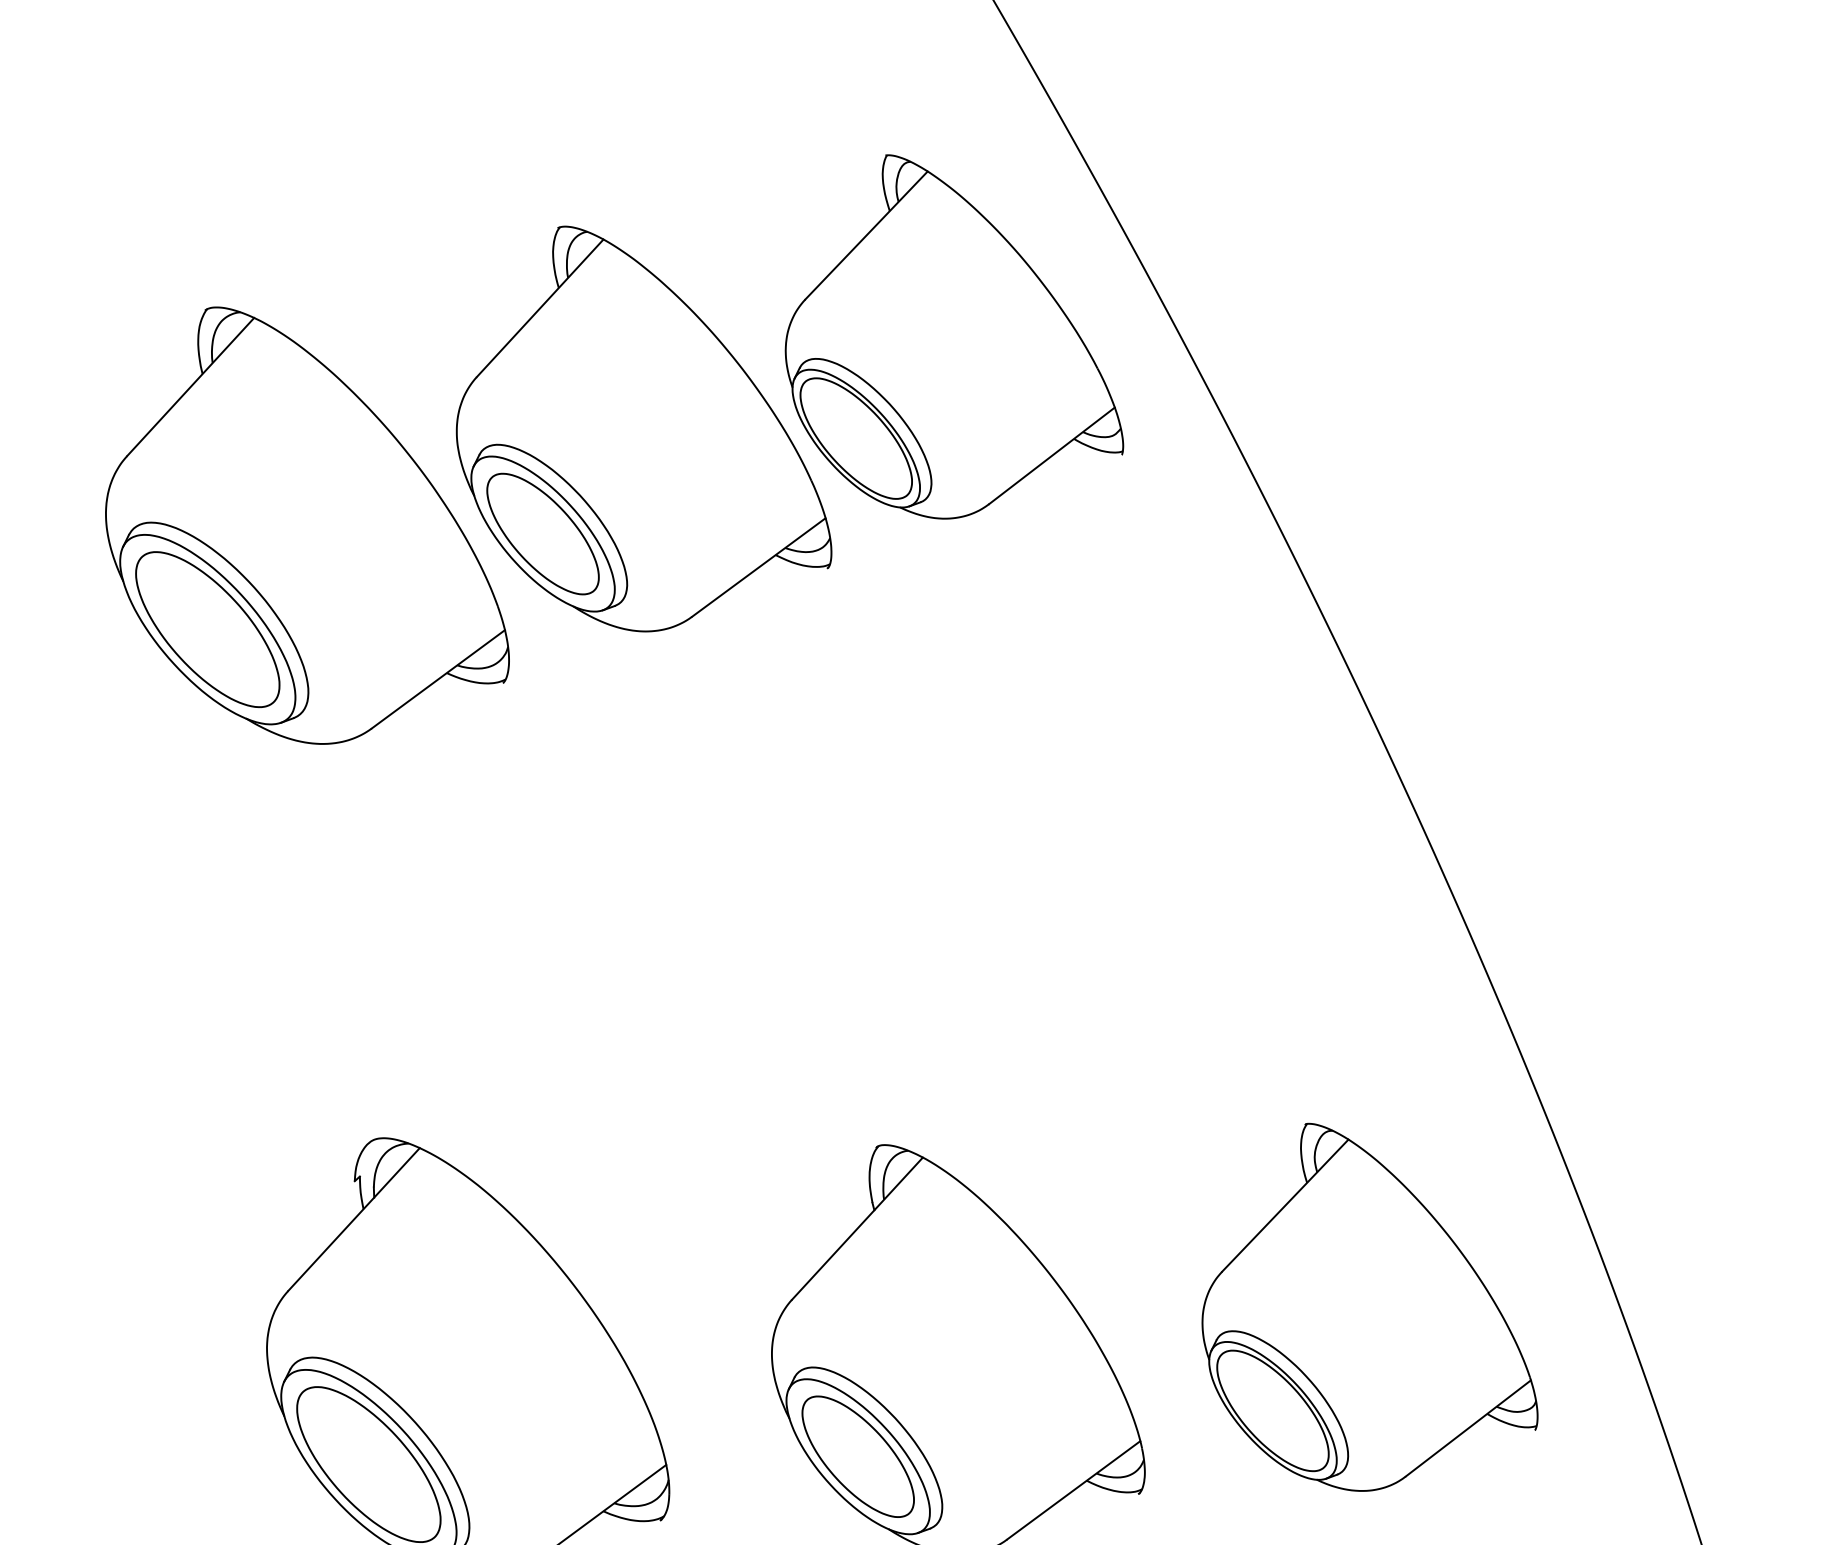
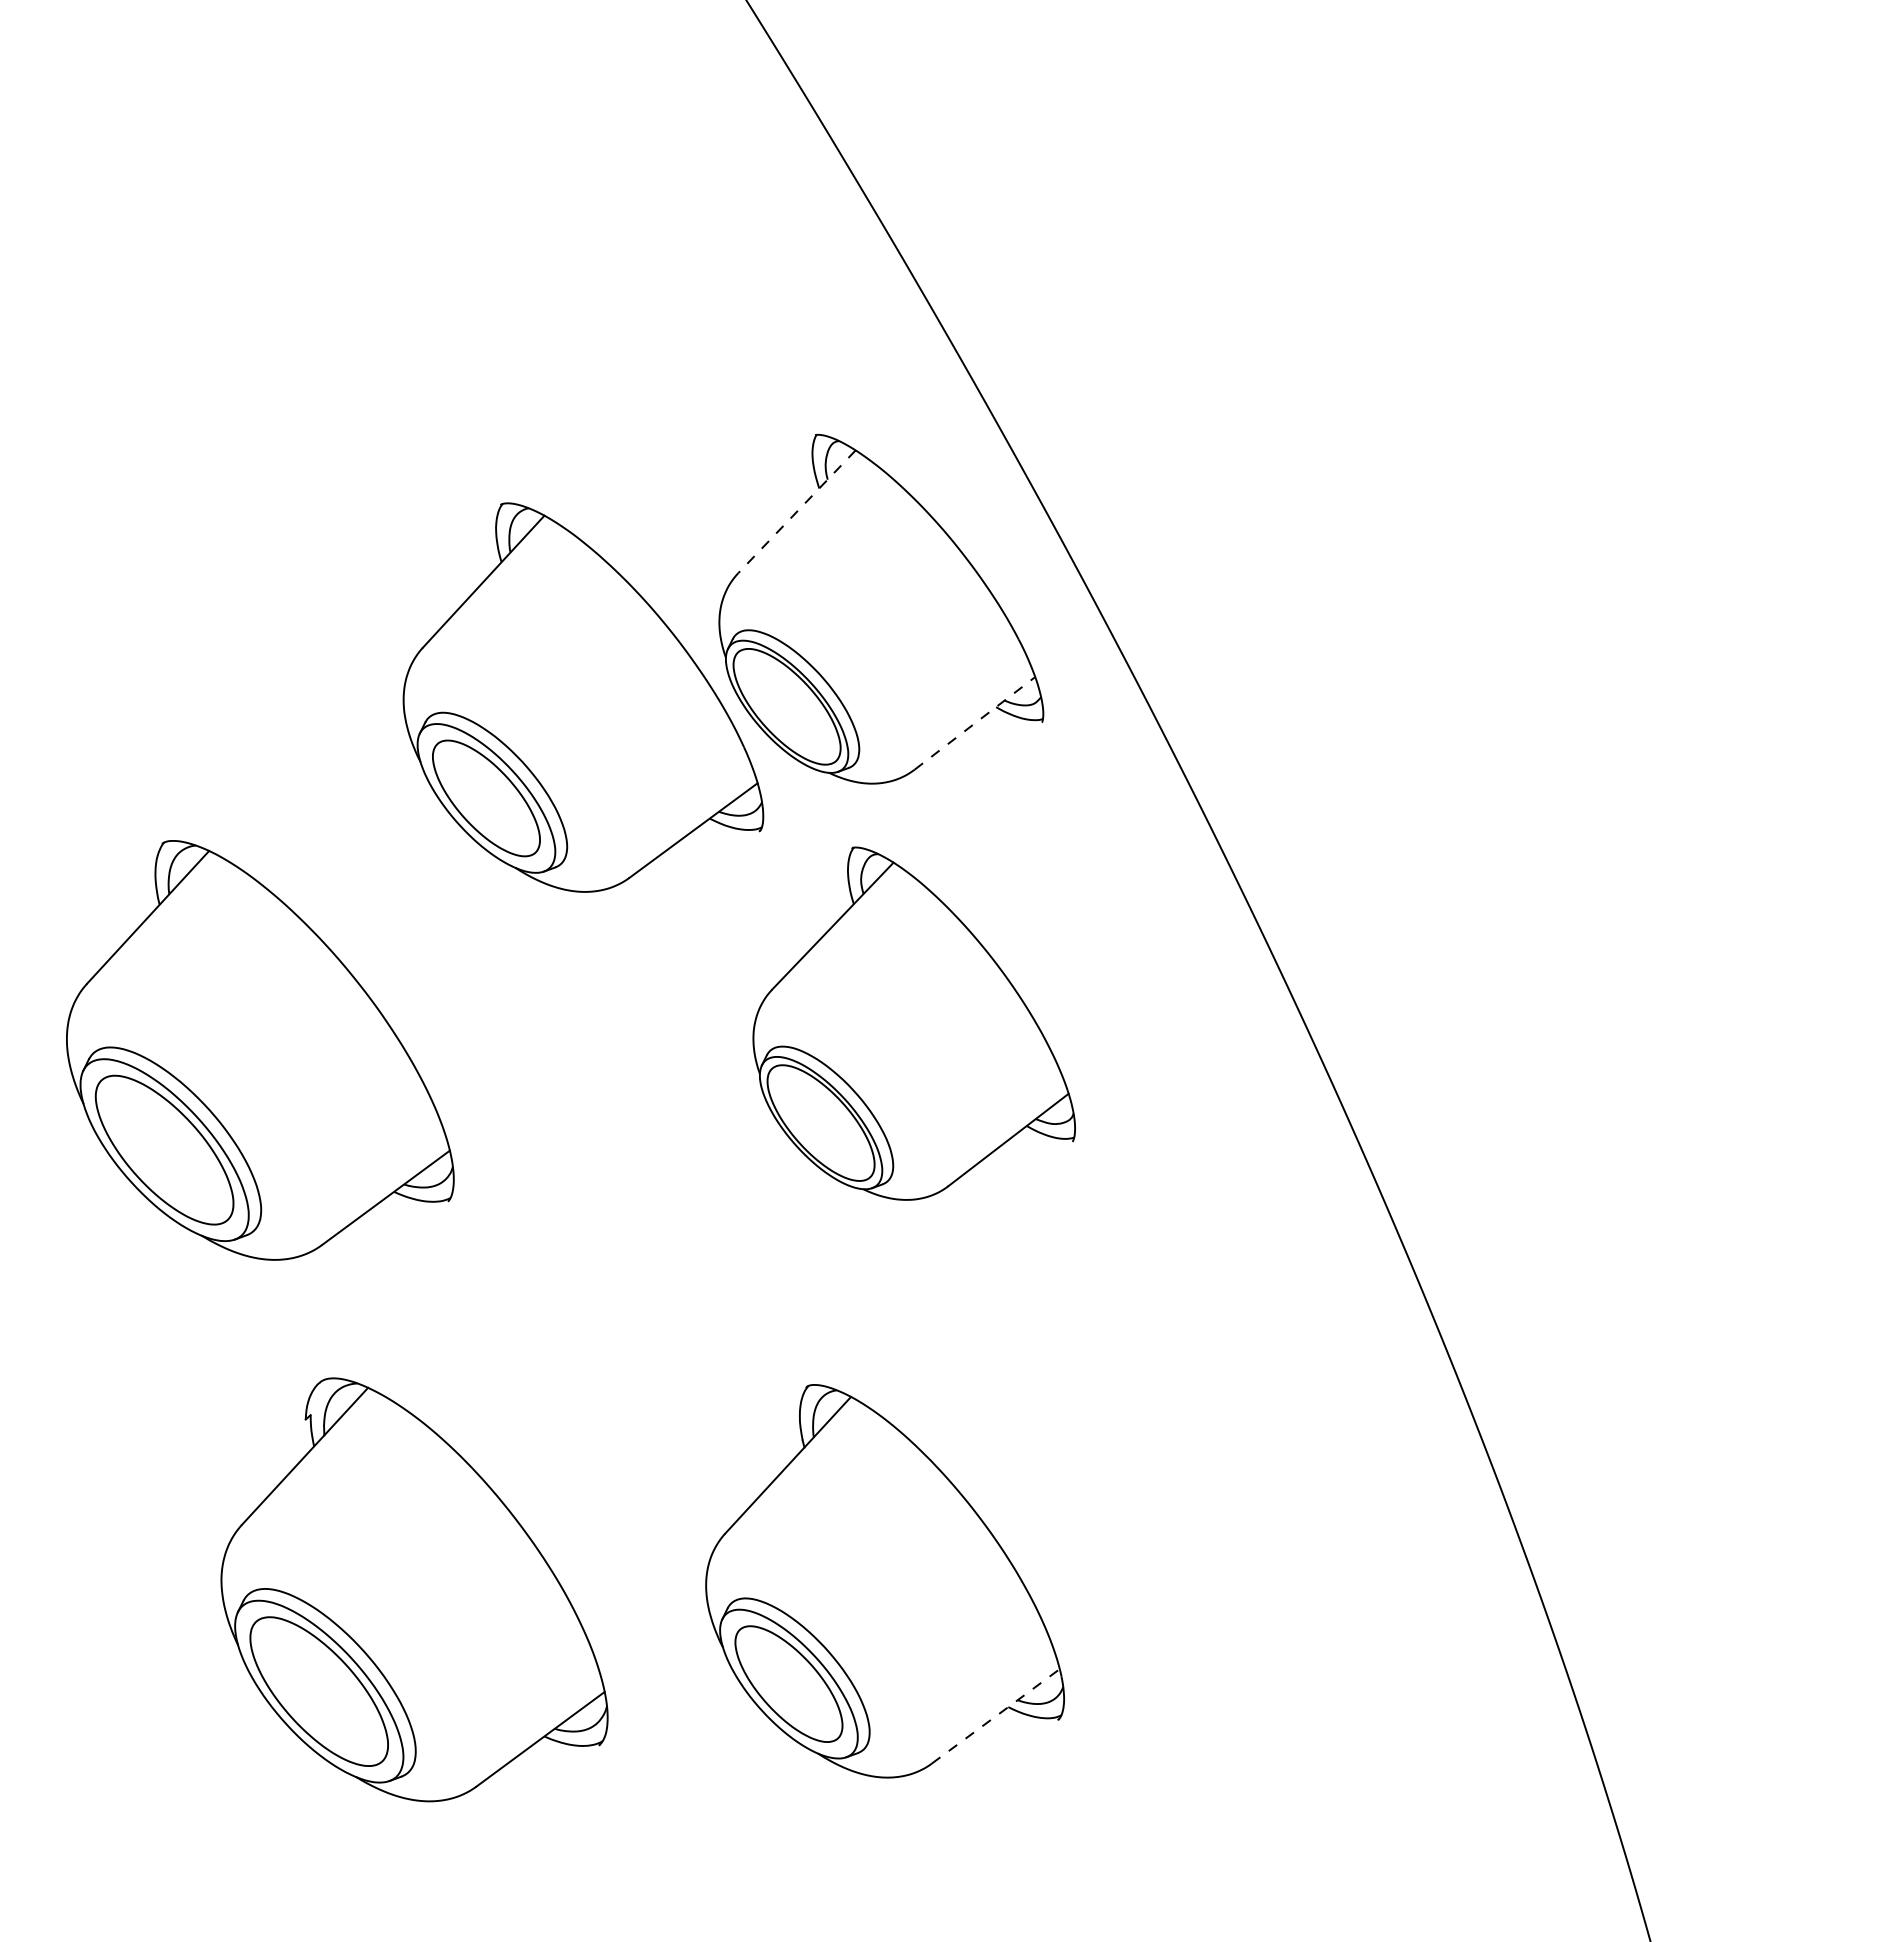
line: (866, 235) -> (796, 511), solid -> dashed
line: (1051, 456) -> (974, 723), solid -> dashed
part: (307, 525) -> (260, 1050), moved
part: (1369, 1307) -> (913, 1023), moved
line: (1074, 1490) -> (996, 1716), solid -> dashed

